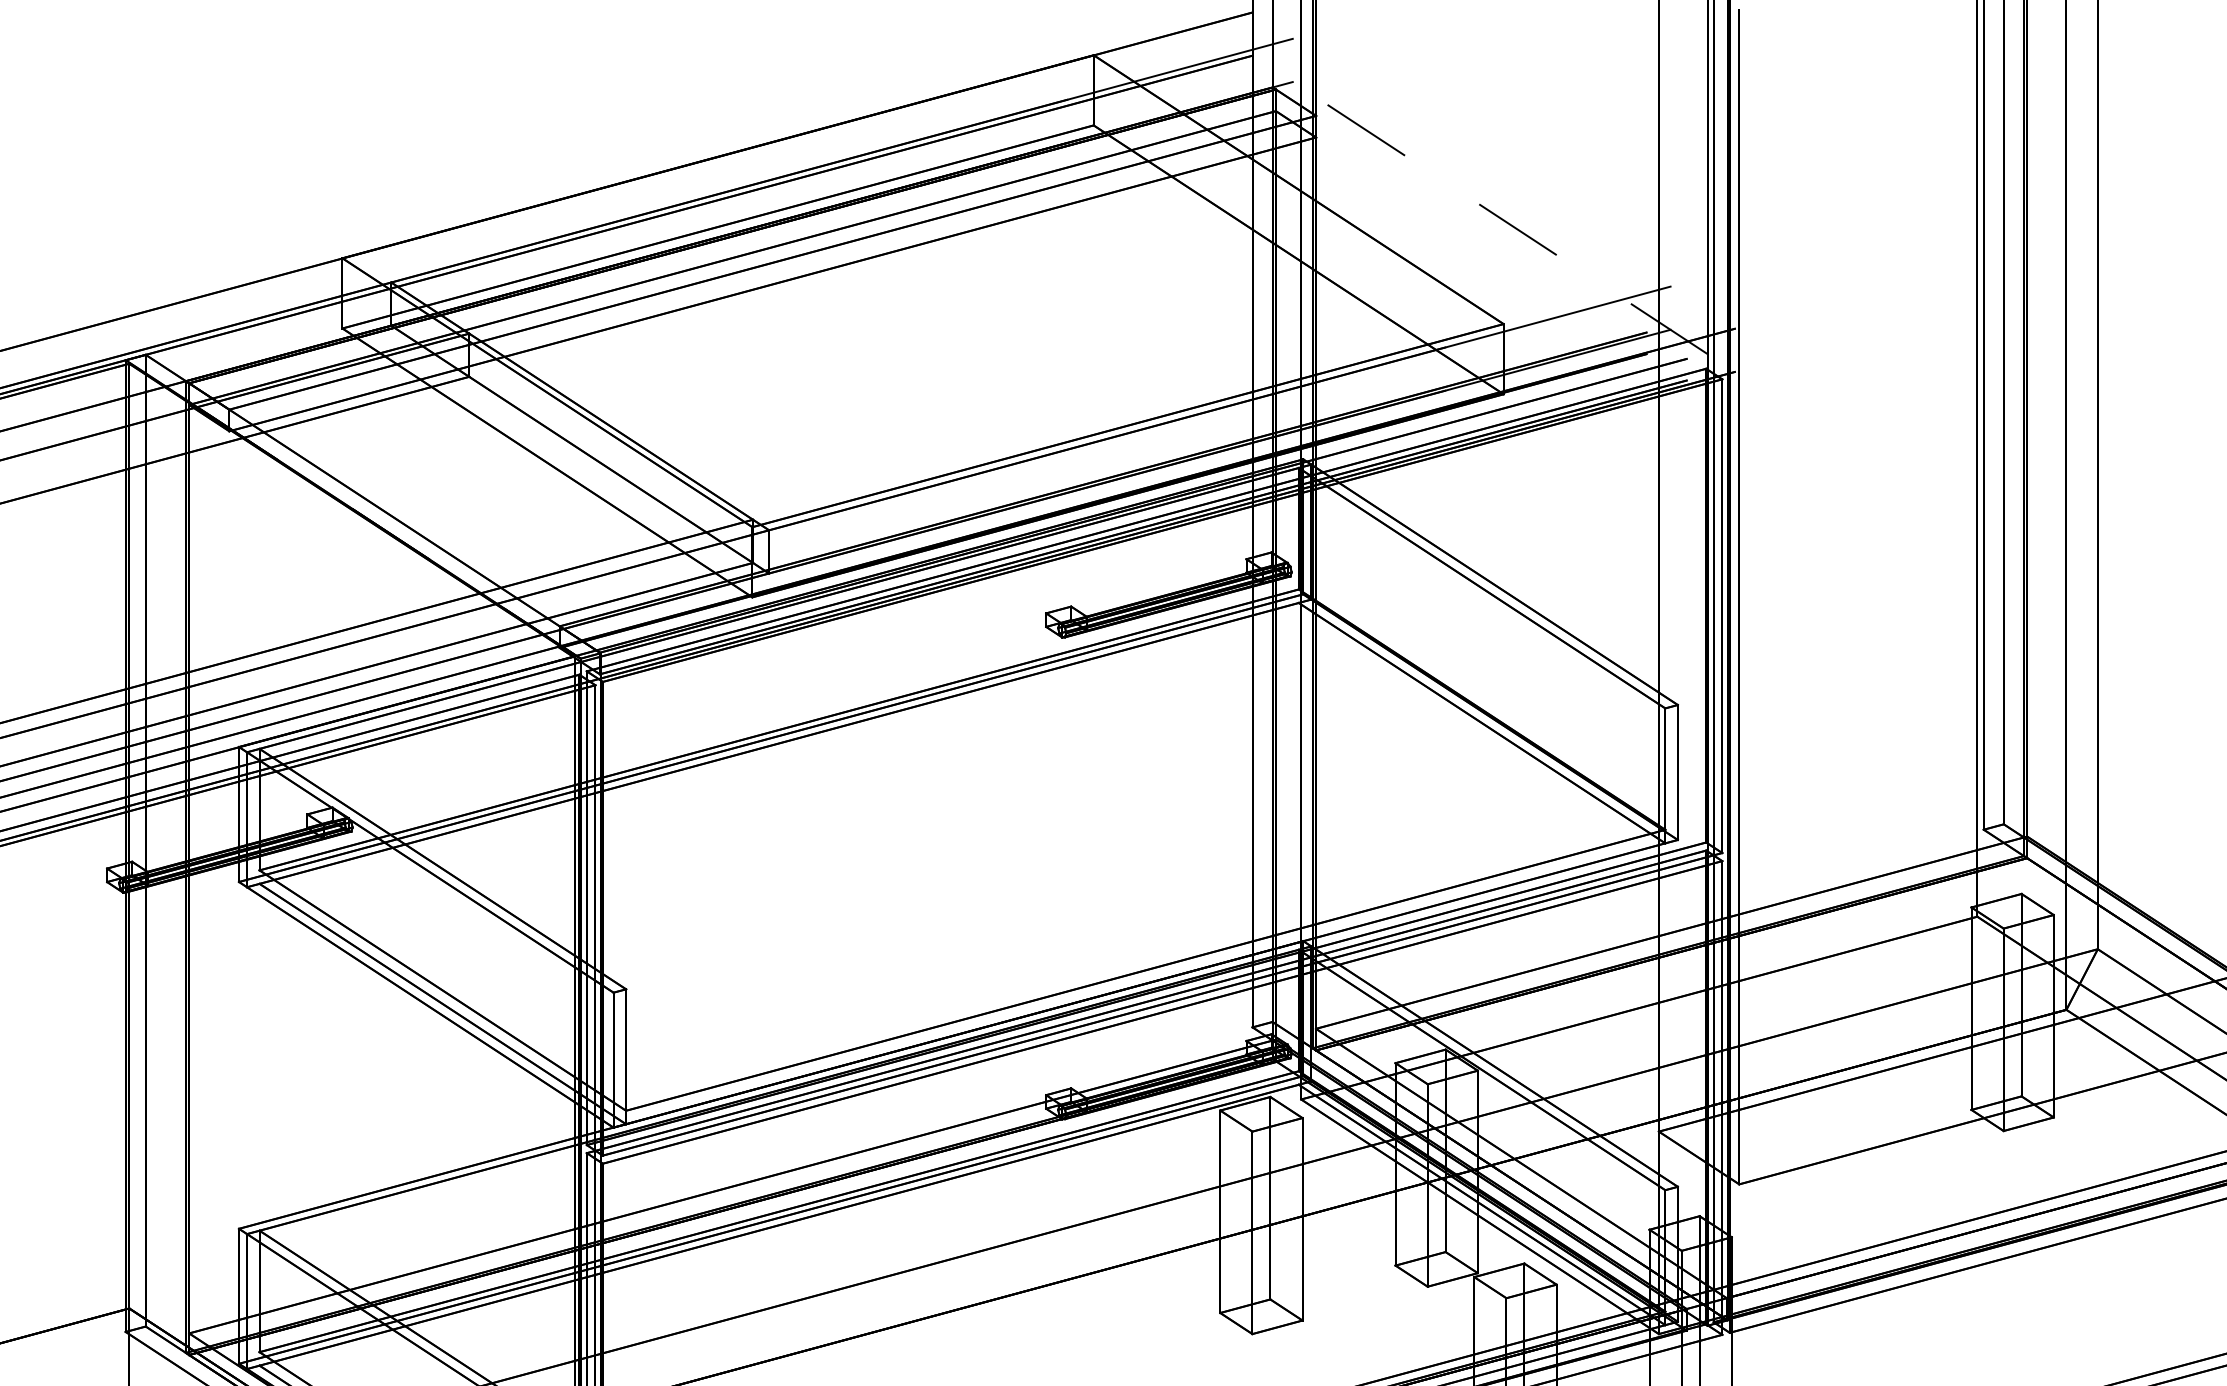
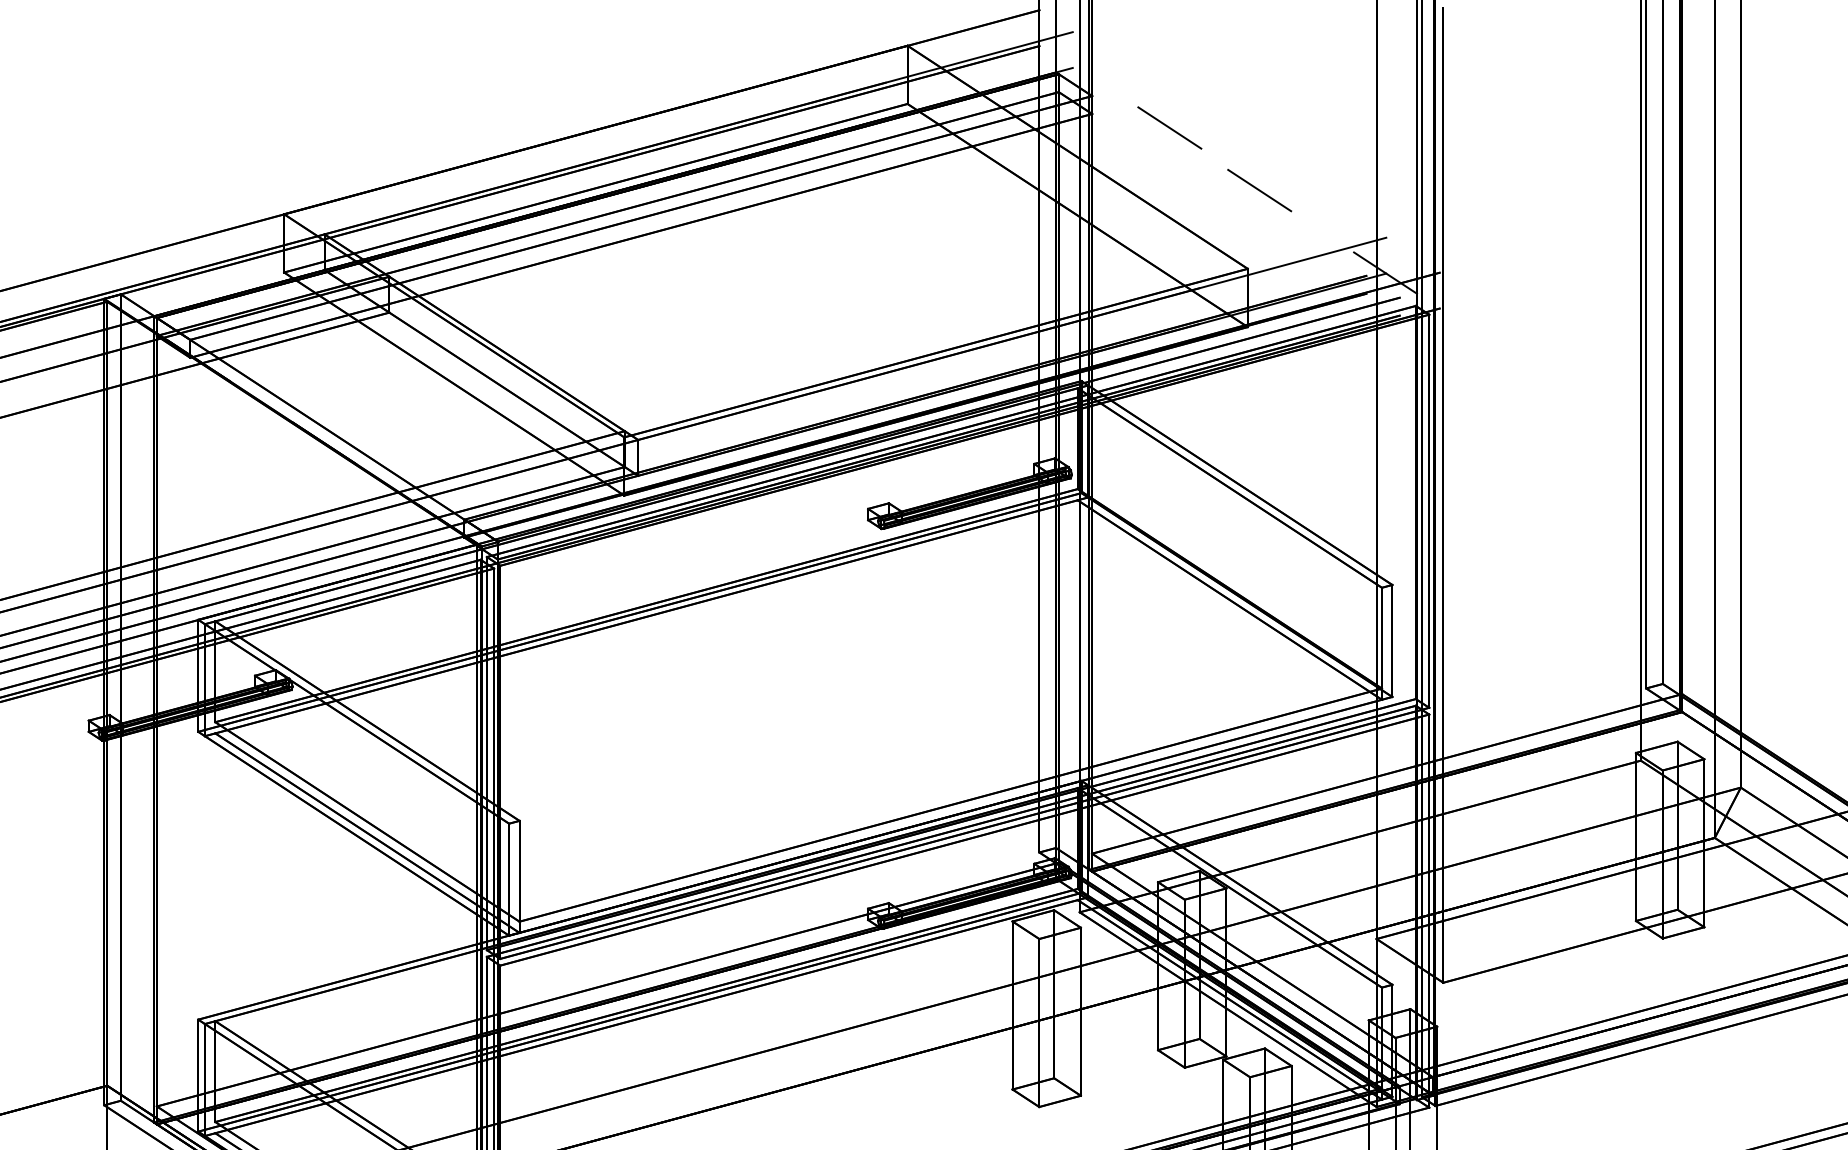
line: (1365, 129) -> (1169, 127), moved

